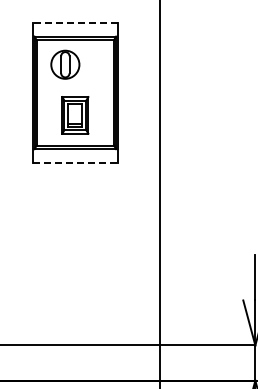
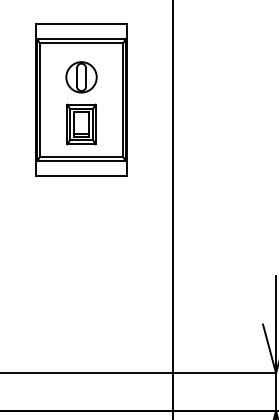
line: (74, 22) -> (80, 24), dashed -> solid
part: (65, 64) -> (81, 77), moved
line: (75, 163) -> (81, 176), dashed -> solid

